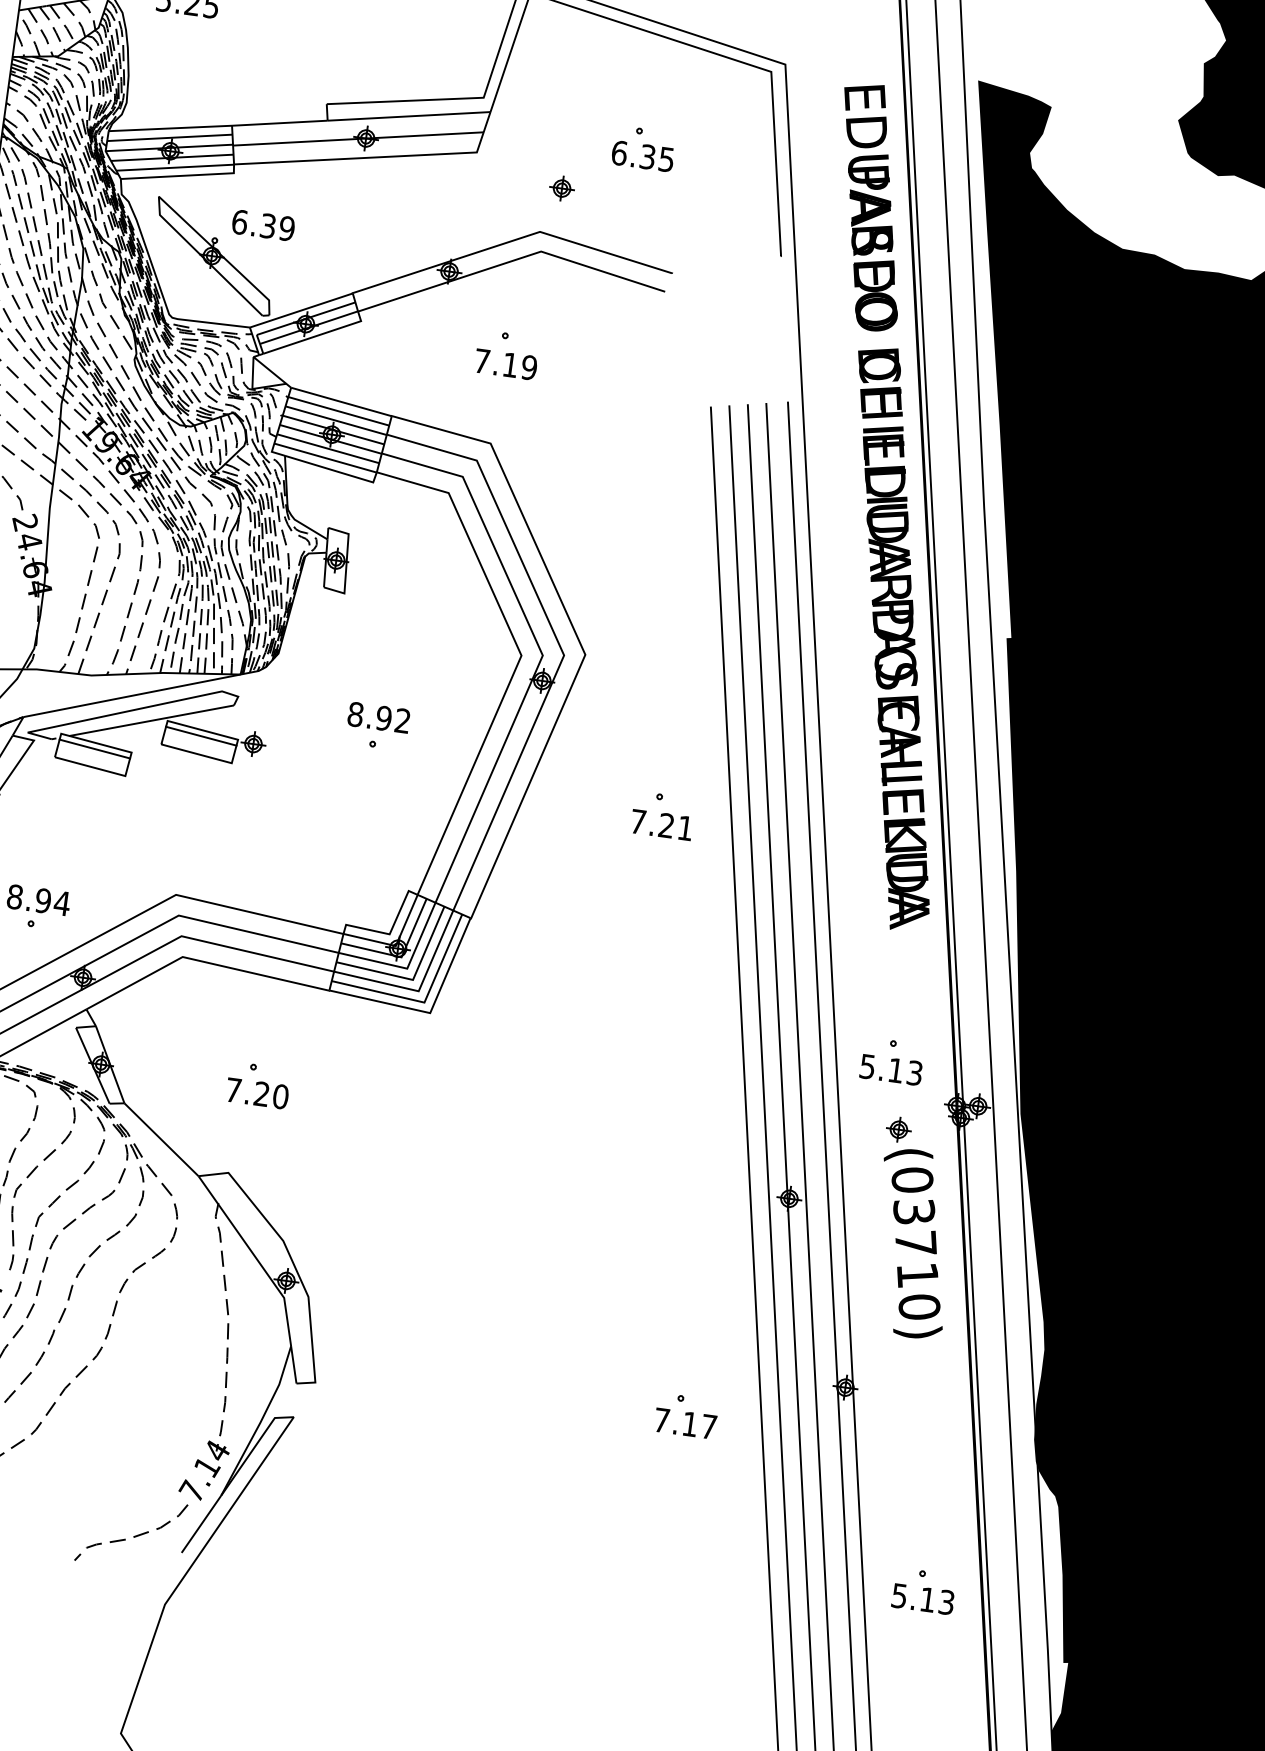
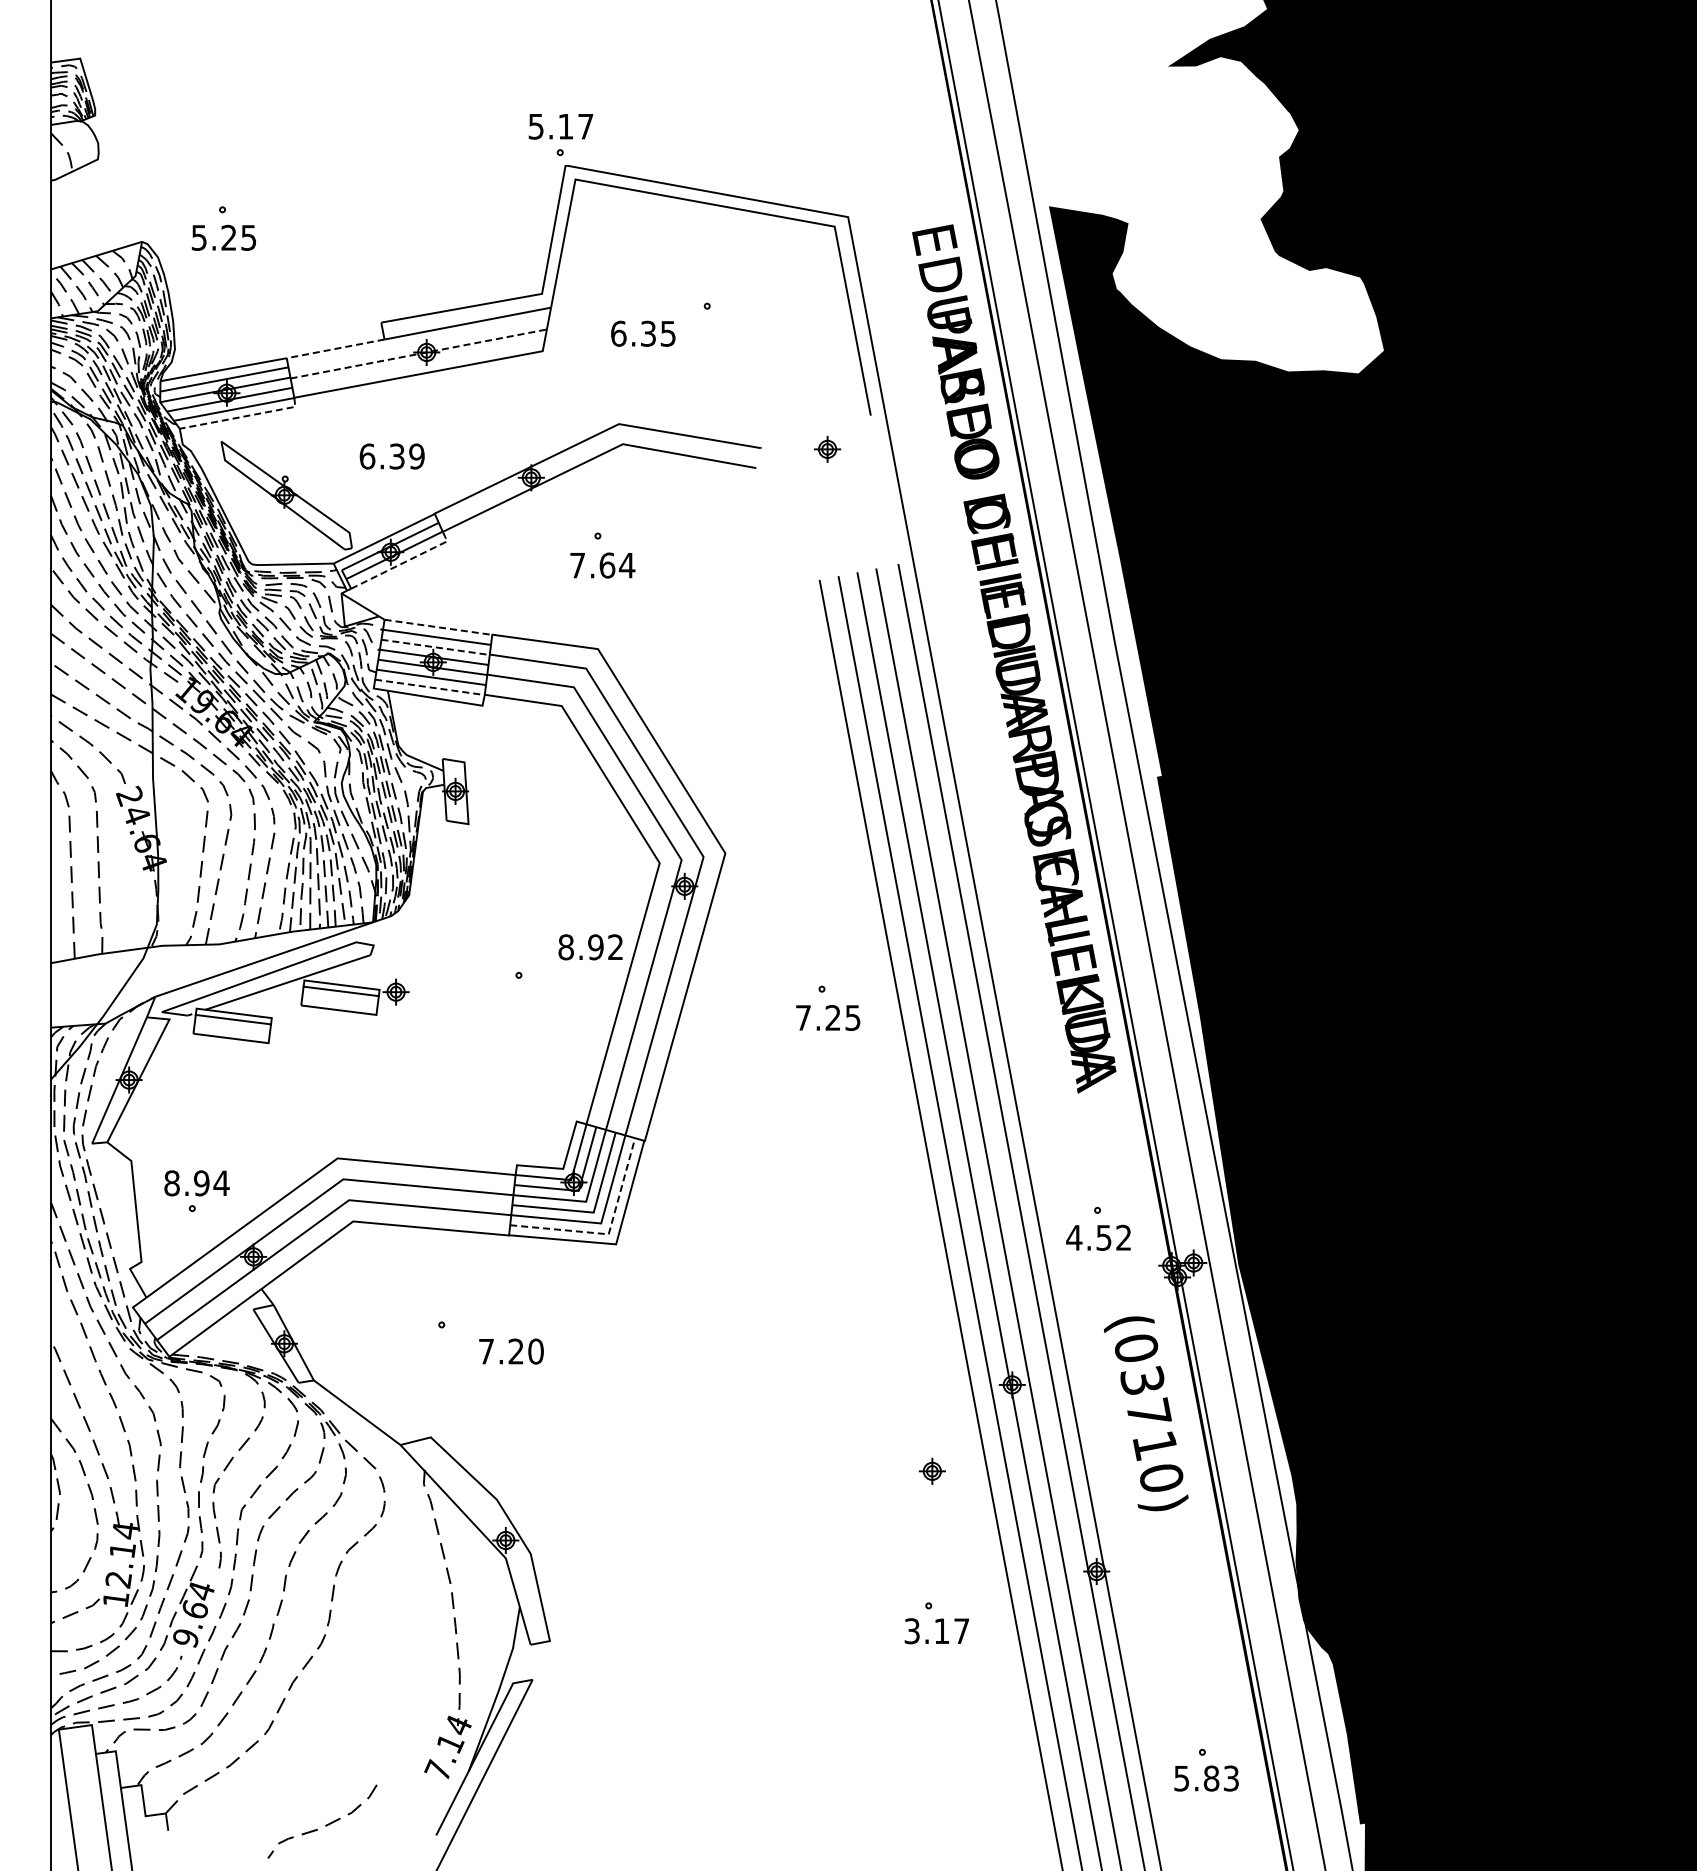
line: (279, 122) -> (335, 348), solid -> dashed
line: (359, 138) -> (419, 353), solid -> dashed
text: (643, 156) -> (643, 333), moved
line: (182, 175) -> (242, 416), solid -> dashed
part: (562, 187) -> (827, 448), moved
text: (262, 225) -> (391, 456), moved
line: (317, 335) -> (404, 562), solid -> dashed
text: (520, 366) -> (617, 565), 7.19 -> 7.64
line: (341, 402) -> (438, 627), solid -> dashed
line: (336, 420) -> (435, 647), solid -> dashed
line: (326, 458) -> (430, 687), solid -> dashed
text: (378, 717) -> (590, 947), moved
text: (685, 827) -> (852, 1017), 7.21 -> 7.25
line: (424, 1002) -> (608, 1234), solid -> dashed
text: (890, 1069) -> (1098, 1237), 5.13 -> 4.52
text: (257, 1093) -> (511, 1351), moved
part: (898, 1128) -> (931, 1470), moved
text: (661, 1420) -> (911, 1631), 7.17 -> 3.17
curve: (134, 1535) -> (326, 1824), moved
text: (927, 1599) -> (1211, 1778), 5.13 -> 5.83

